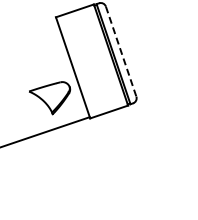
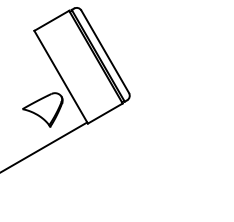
line: (121, 51) -> (105, 51), dashed -> solid

